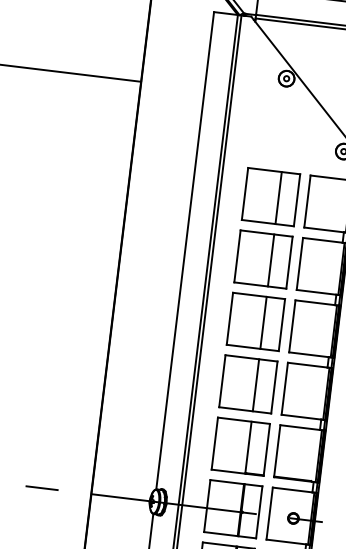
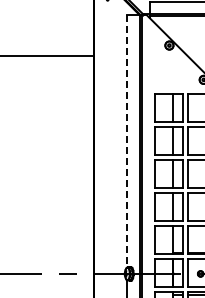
line: (184, 252) -> (127, 142), solid -> dashed

